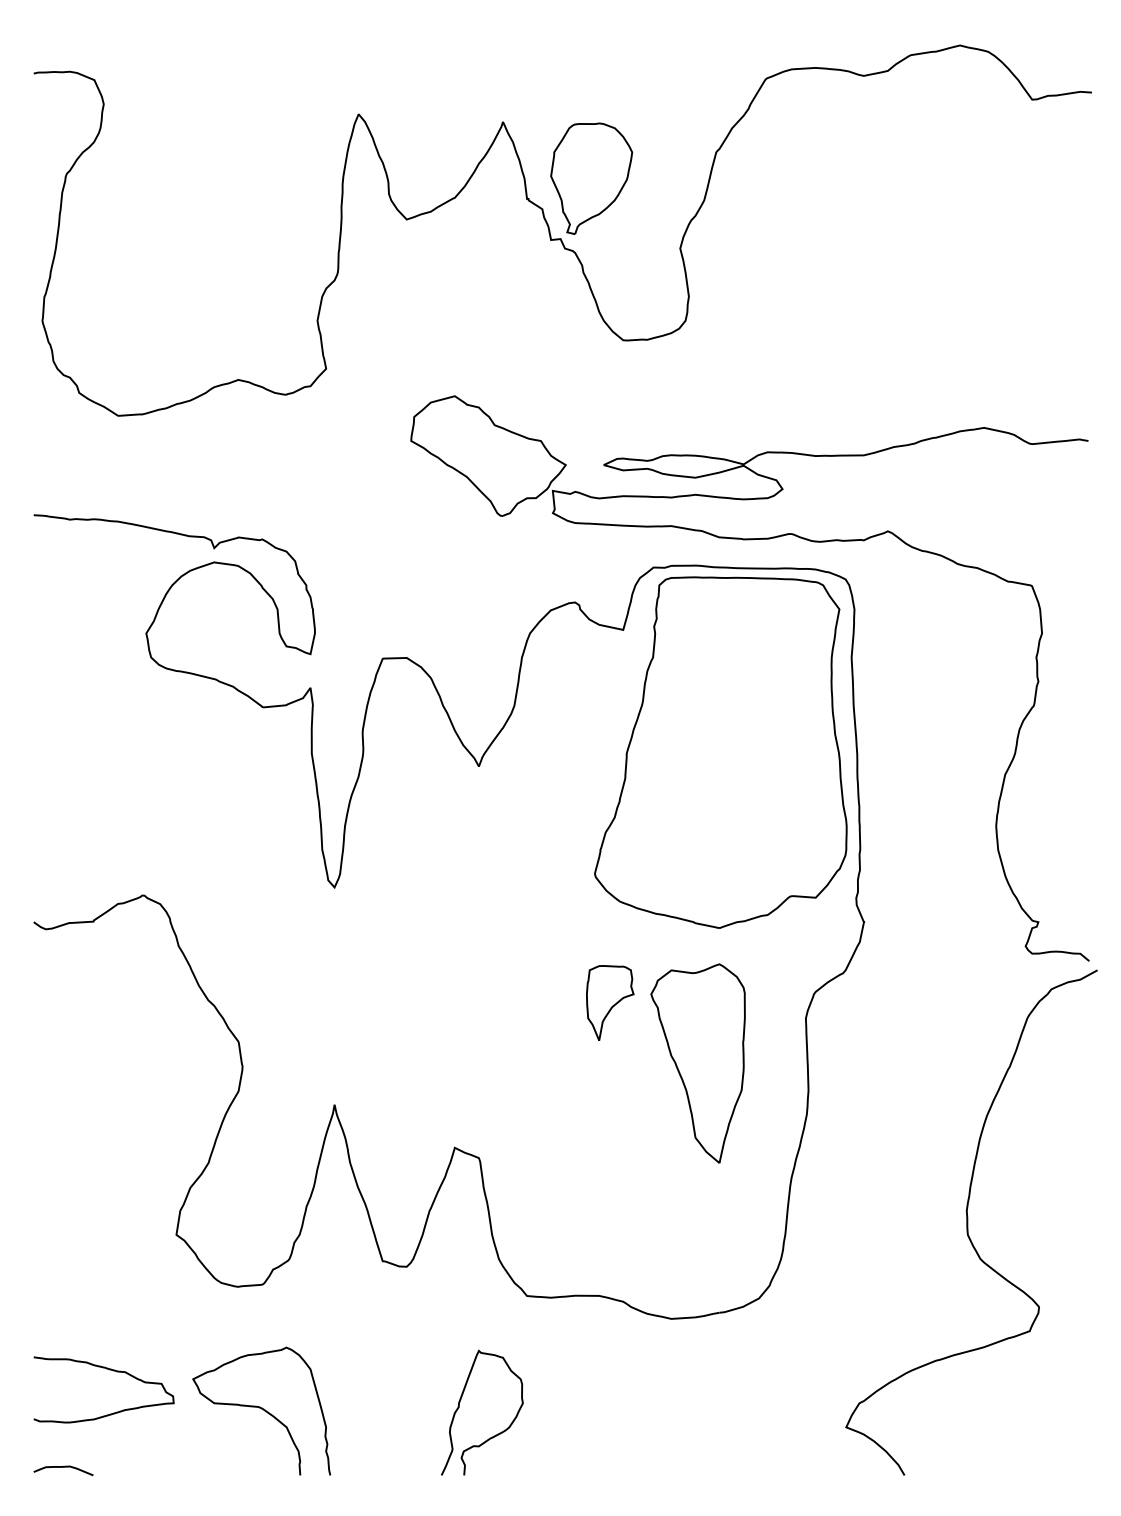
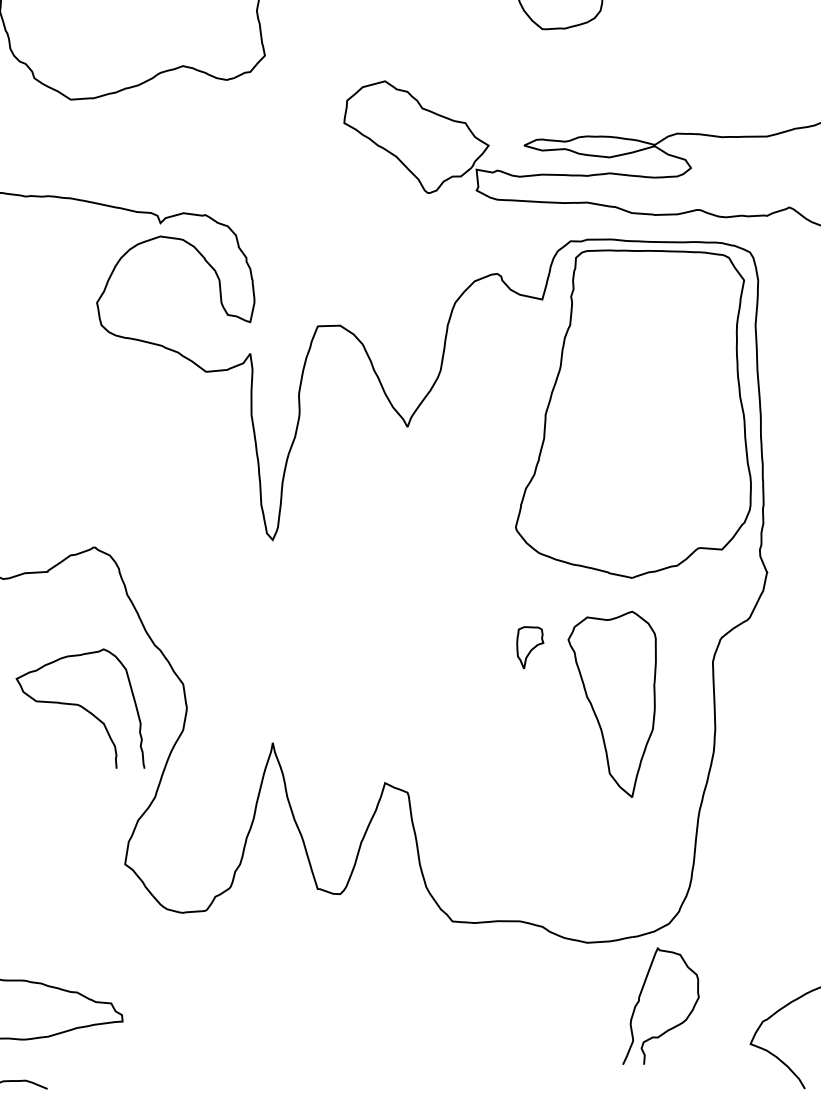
part: (610, 1002) -> (530, 647), size x0.6
curve: (459, 1407) -> (639, 1001), moved
curve: (261, 1409) -> (80, 707), moved

